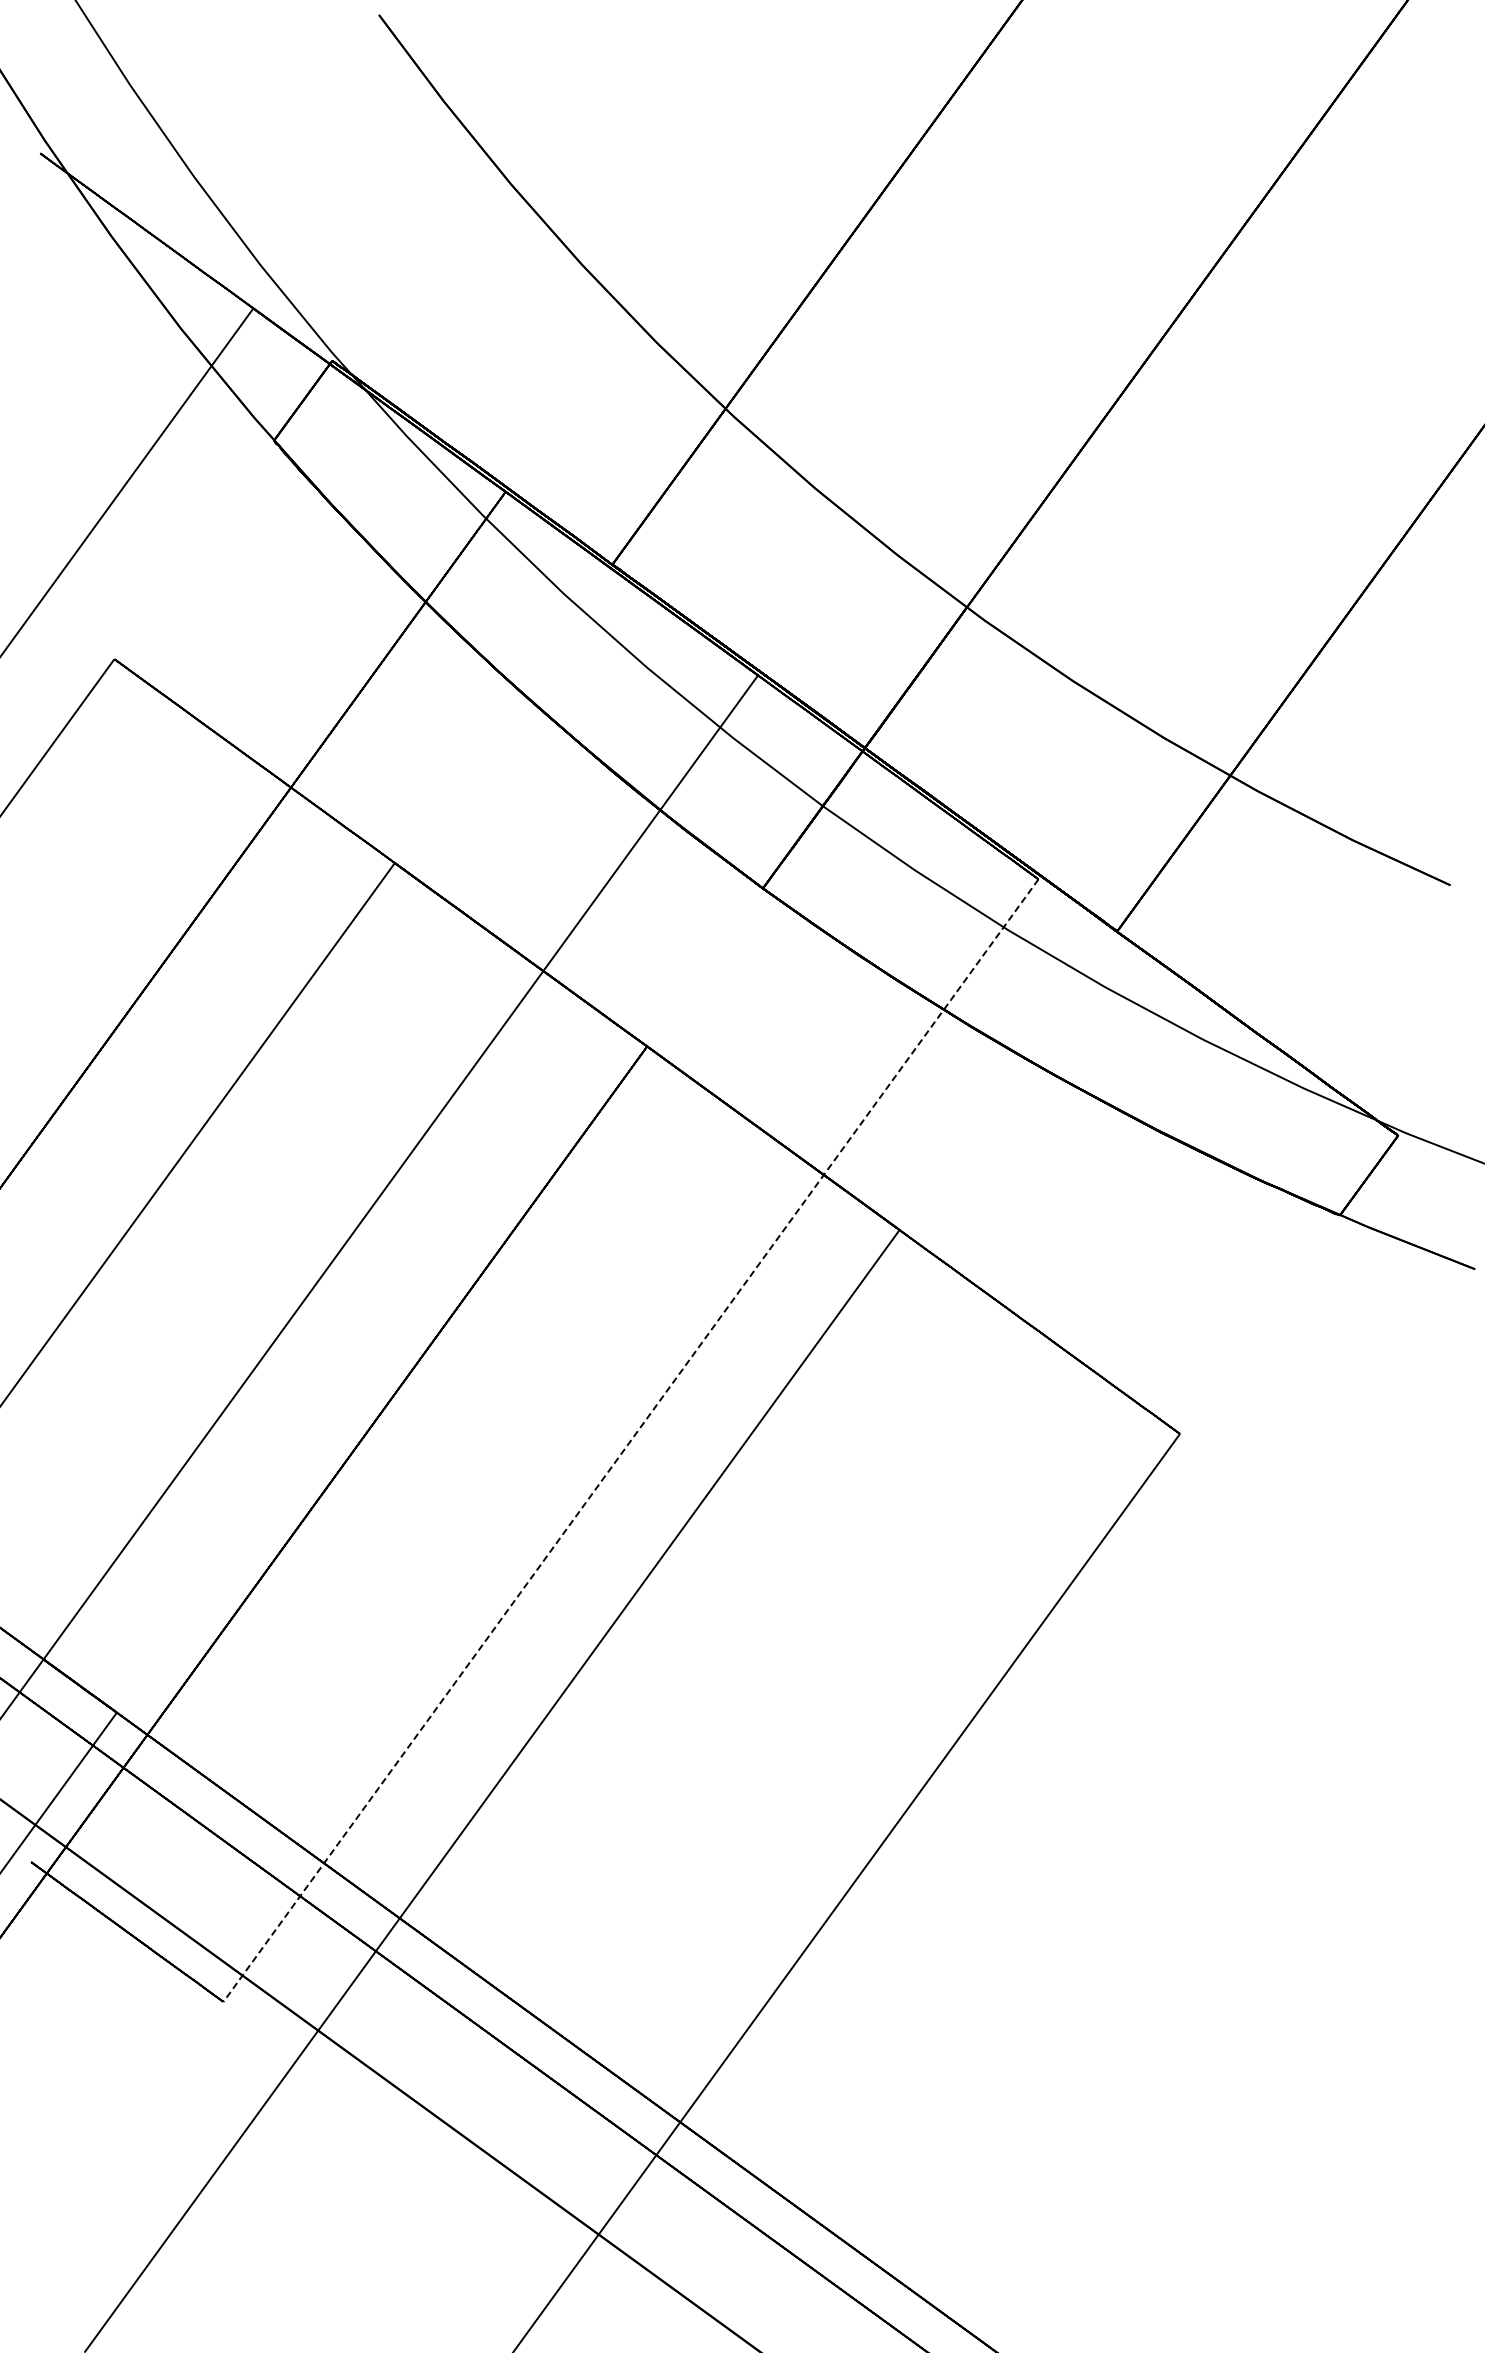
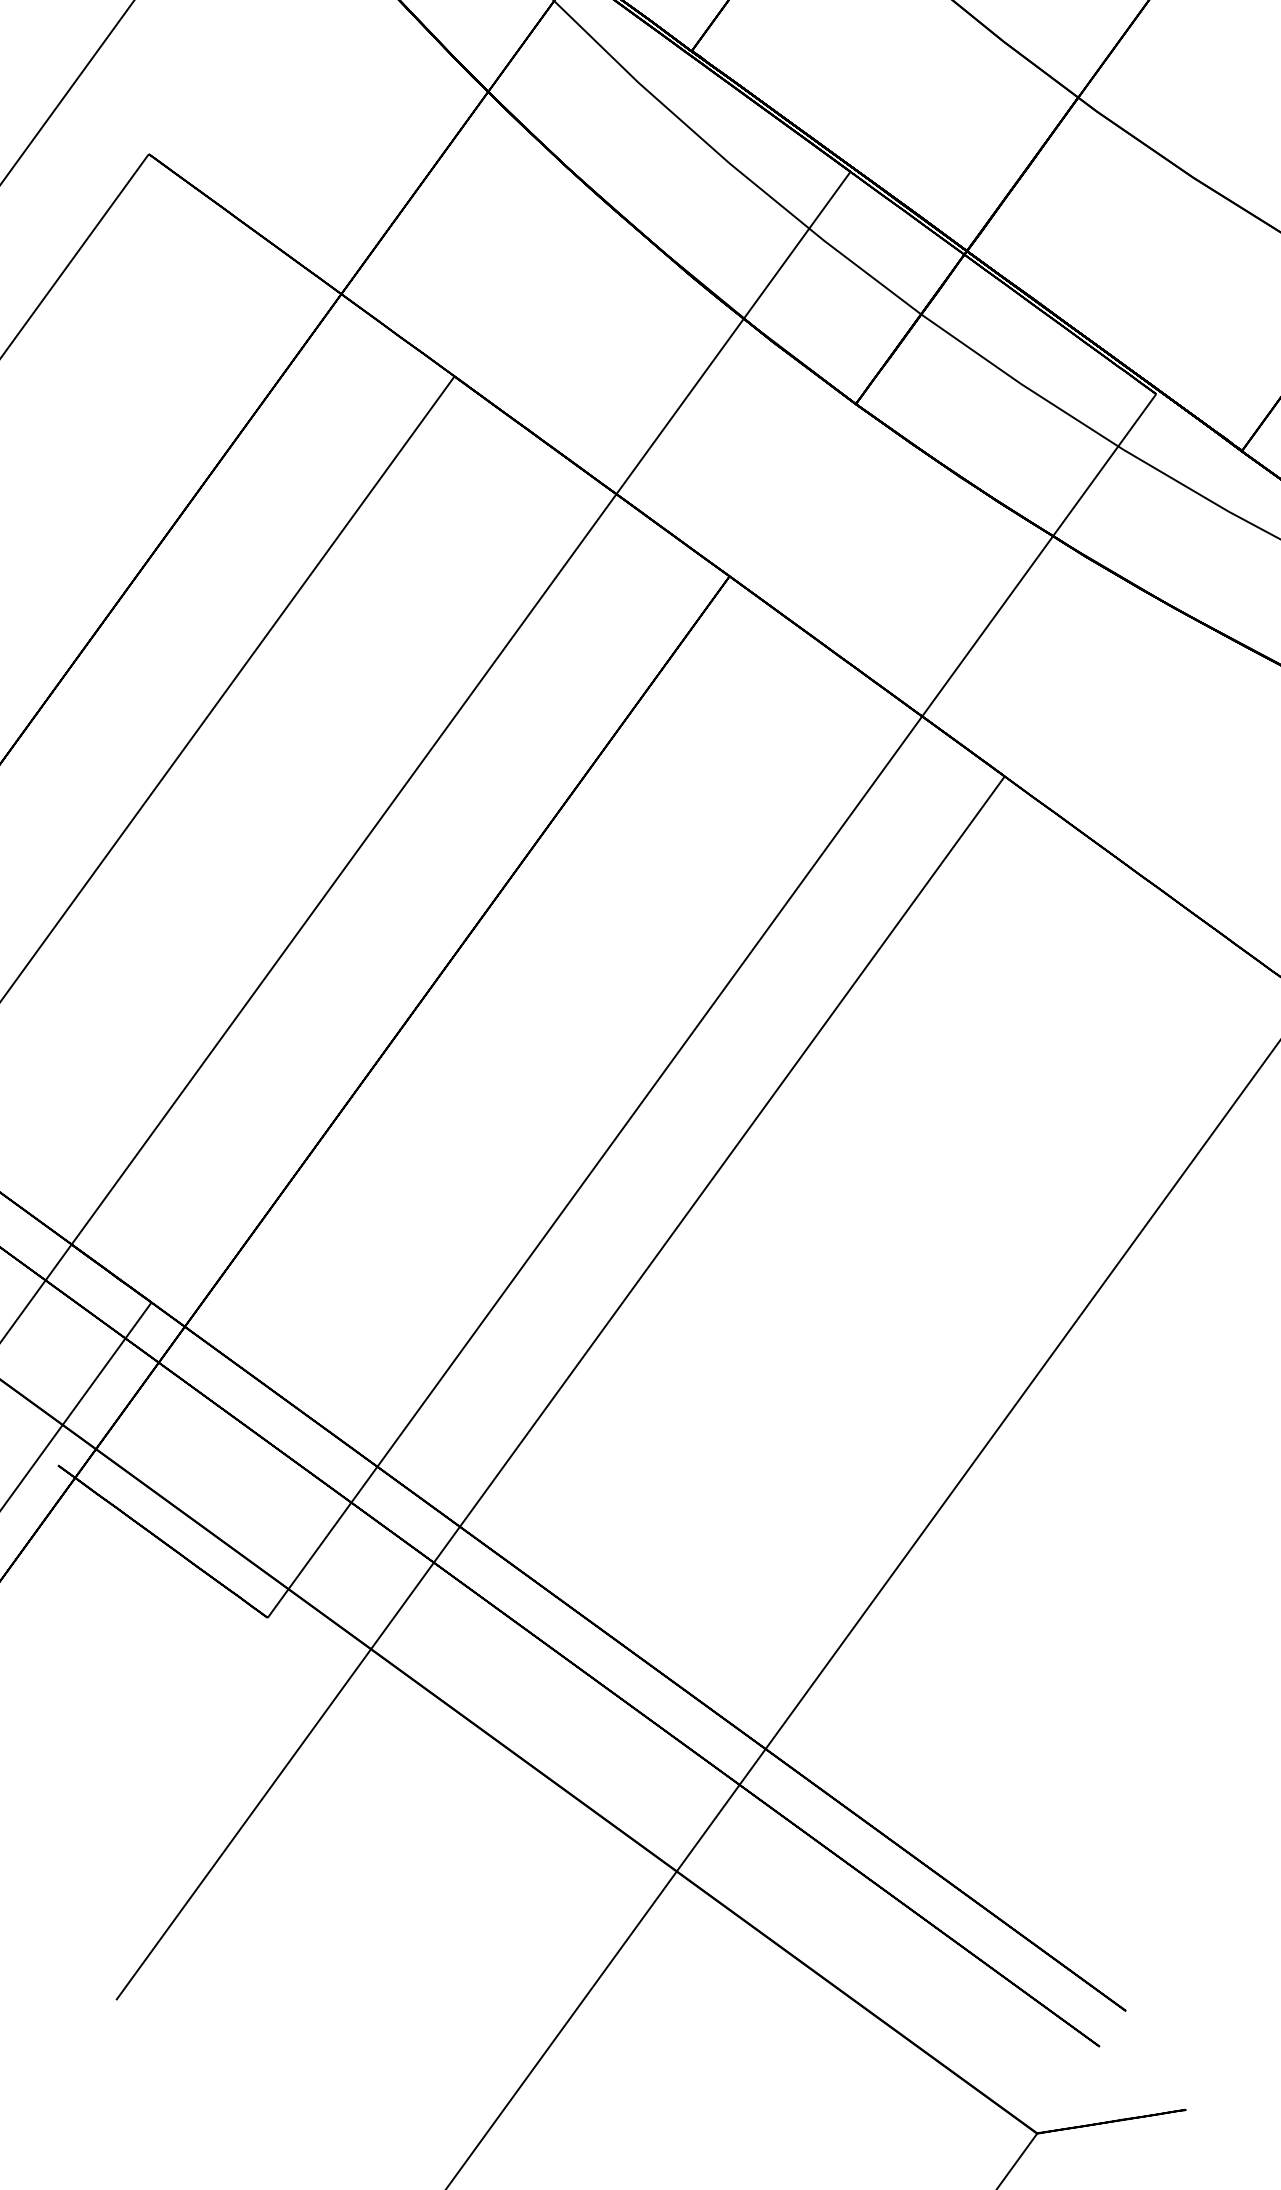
line: (631, 1440) -> (712, 1005), dashed -> solid

